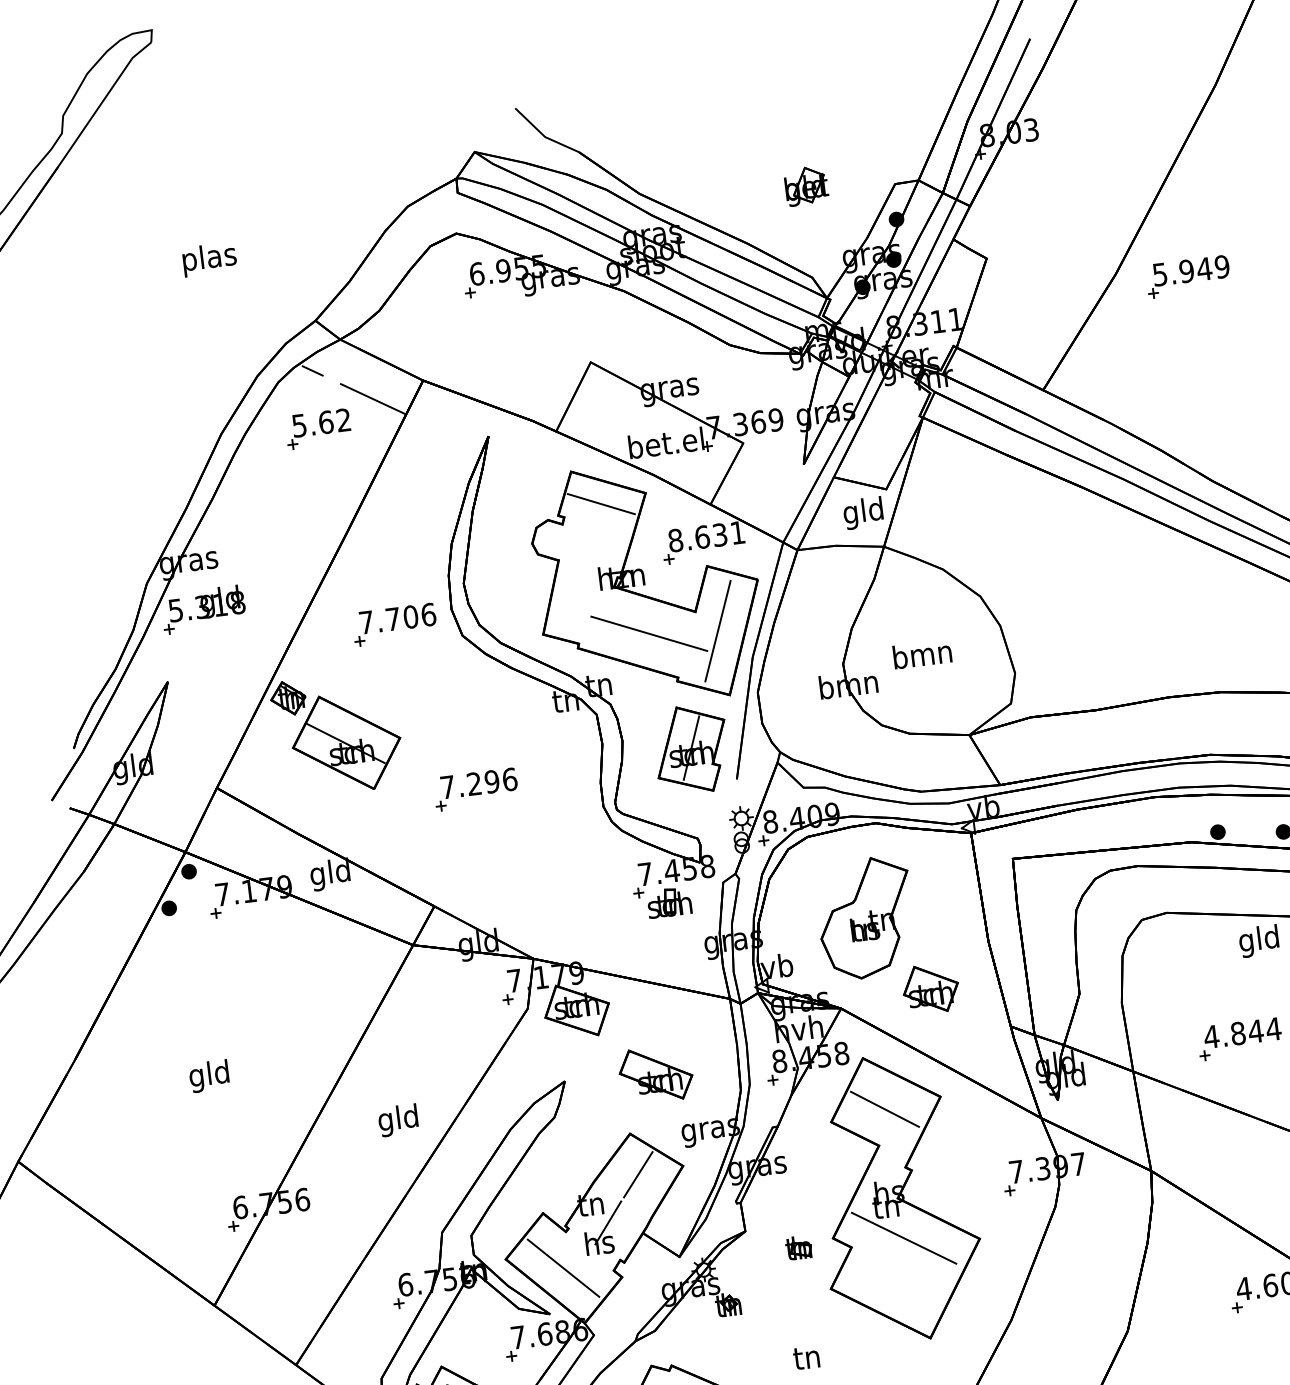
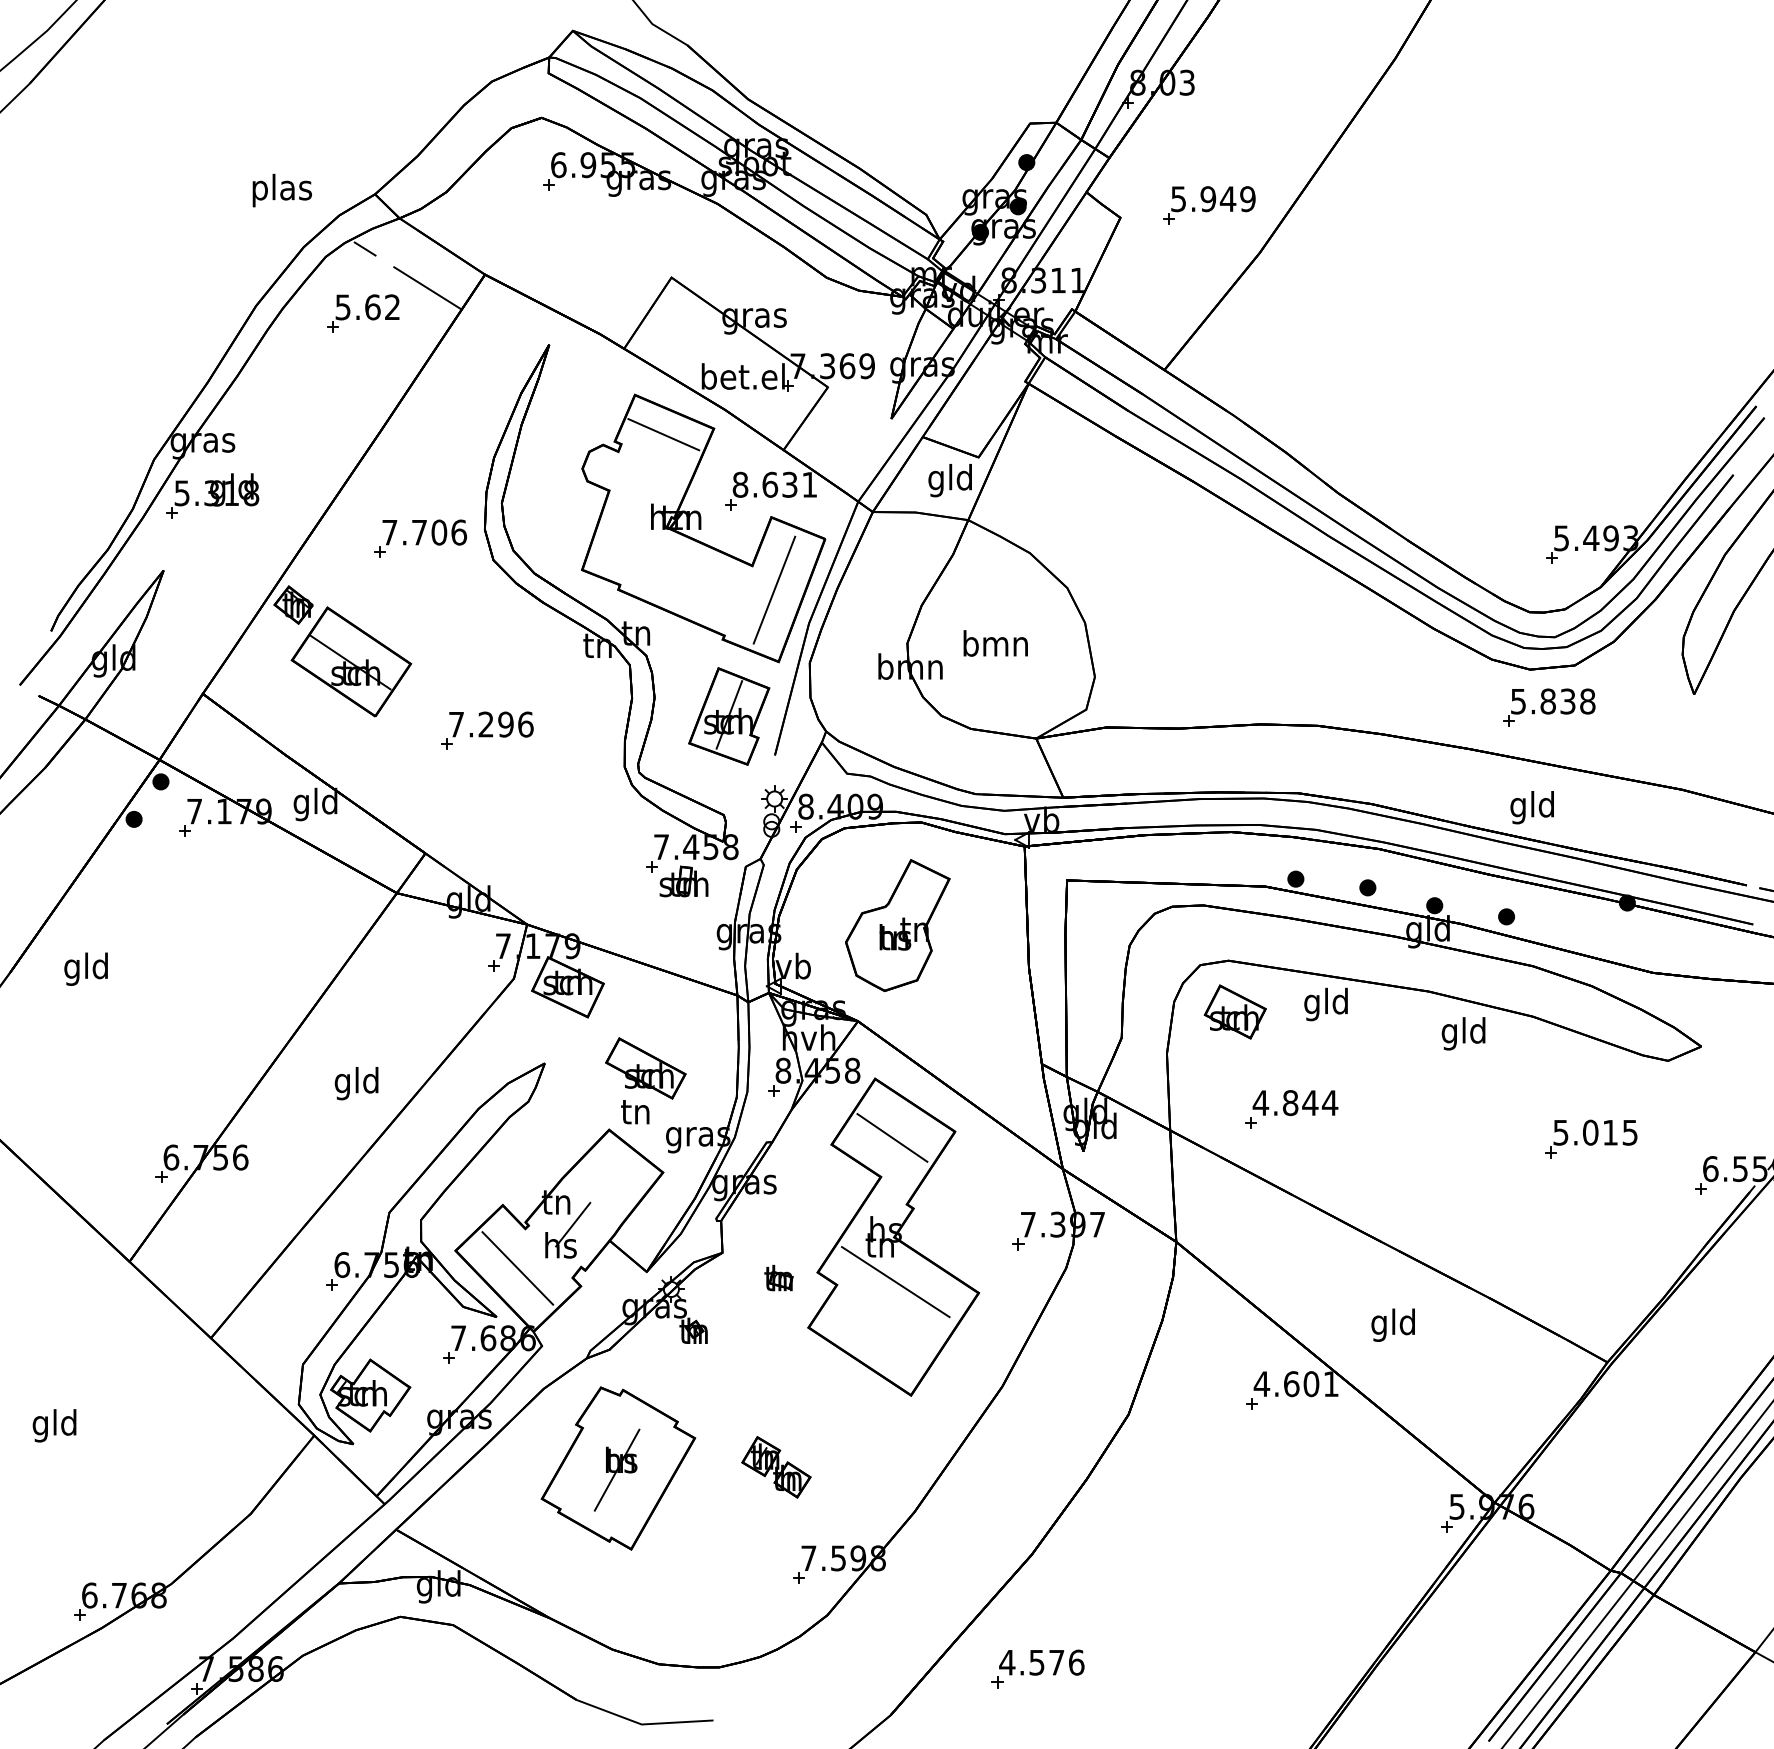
part: (806, 186) -> (932, 113), removed
text: (208, 259) -> (281, 190), moved
part: (1188, 276) -> (1209, 205), moved
line: (649, 633) -> (698, 583), removed
part: (930, 988) -> (1234, 1011), moved
text: (208, 1075) -> (85, 968), moved
line: (638, 1174) -> (612, 1175), removed
text: (806, 1358) -> (635, 1112), moved

